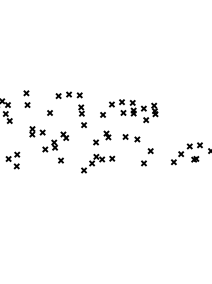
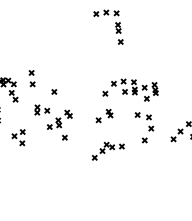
part: (78, 109) -> (115, 26), moved
part: (131, 138) -> (143, 116), moved
part: (98, 163) -> (108, 151), moved

